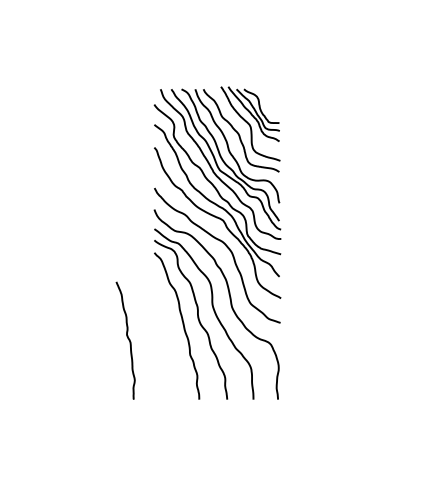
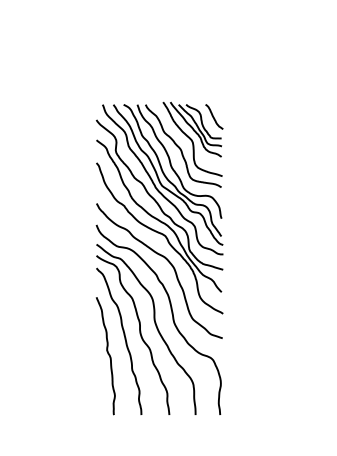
curve: (272, 101) -> (214, 116), added
curve: (127, 338) -> (107, 353), moved

